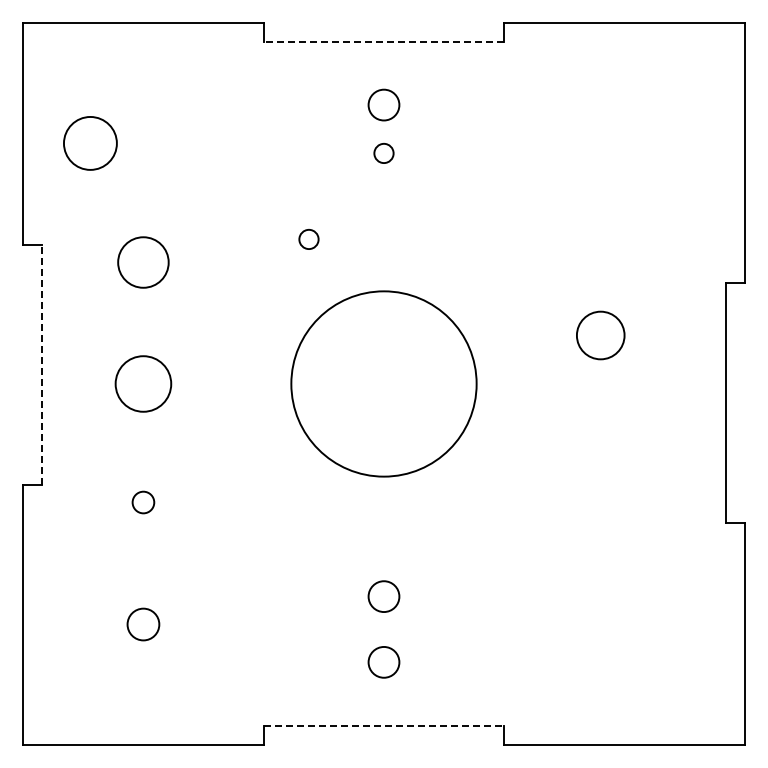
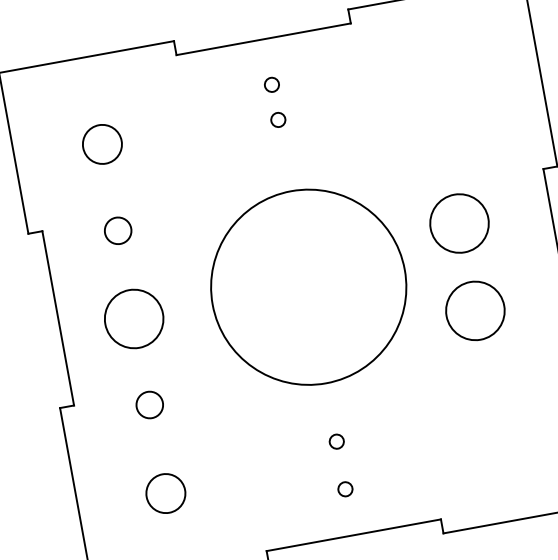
line: (383, 42) -> (263, 39), dashed -> solid
circle: (383, 104) -> (271, 84), size x0.62
circle: (90, 143) -> (102, 144), moved
circle: (308, 239) -> (234, 192), removed
circle: (143, 262) -> (118, 230), size x0.71
circle: (600, 335) -> (459, 223), size x1.67
line: (42, 364) -> (58, 318), dashed -> solid
circle: (143, 383) -> (134, 318), size x1.43
circle: (383, 383) -> (308, 286), size x1.43
circle: (600, 455) -> (475, 310), added
circle: (143, 502) -> (149, 404), size x1.67
circle: (383, 596) -> (336, 441), size x0.62
circle: (142, 624) -> (165, 493), size x1.67
circle: (383, 661) -> (344, 488), size x0.62
line: (384, 725) -> (354, 535), dashed -> solid

